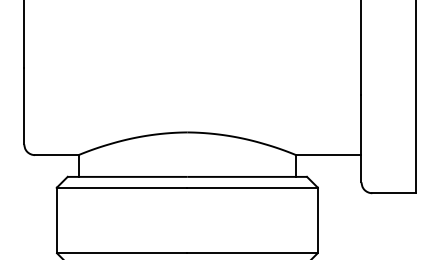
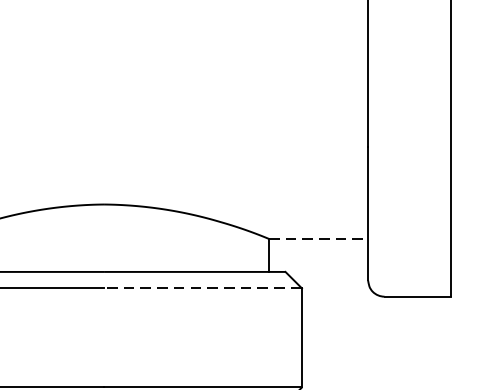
line: (328, 155) -> (318, 239), solid -> dashed
line: (251, 187) -> (201, 288), solid -> dashed

